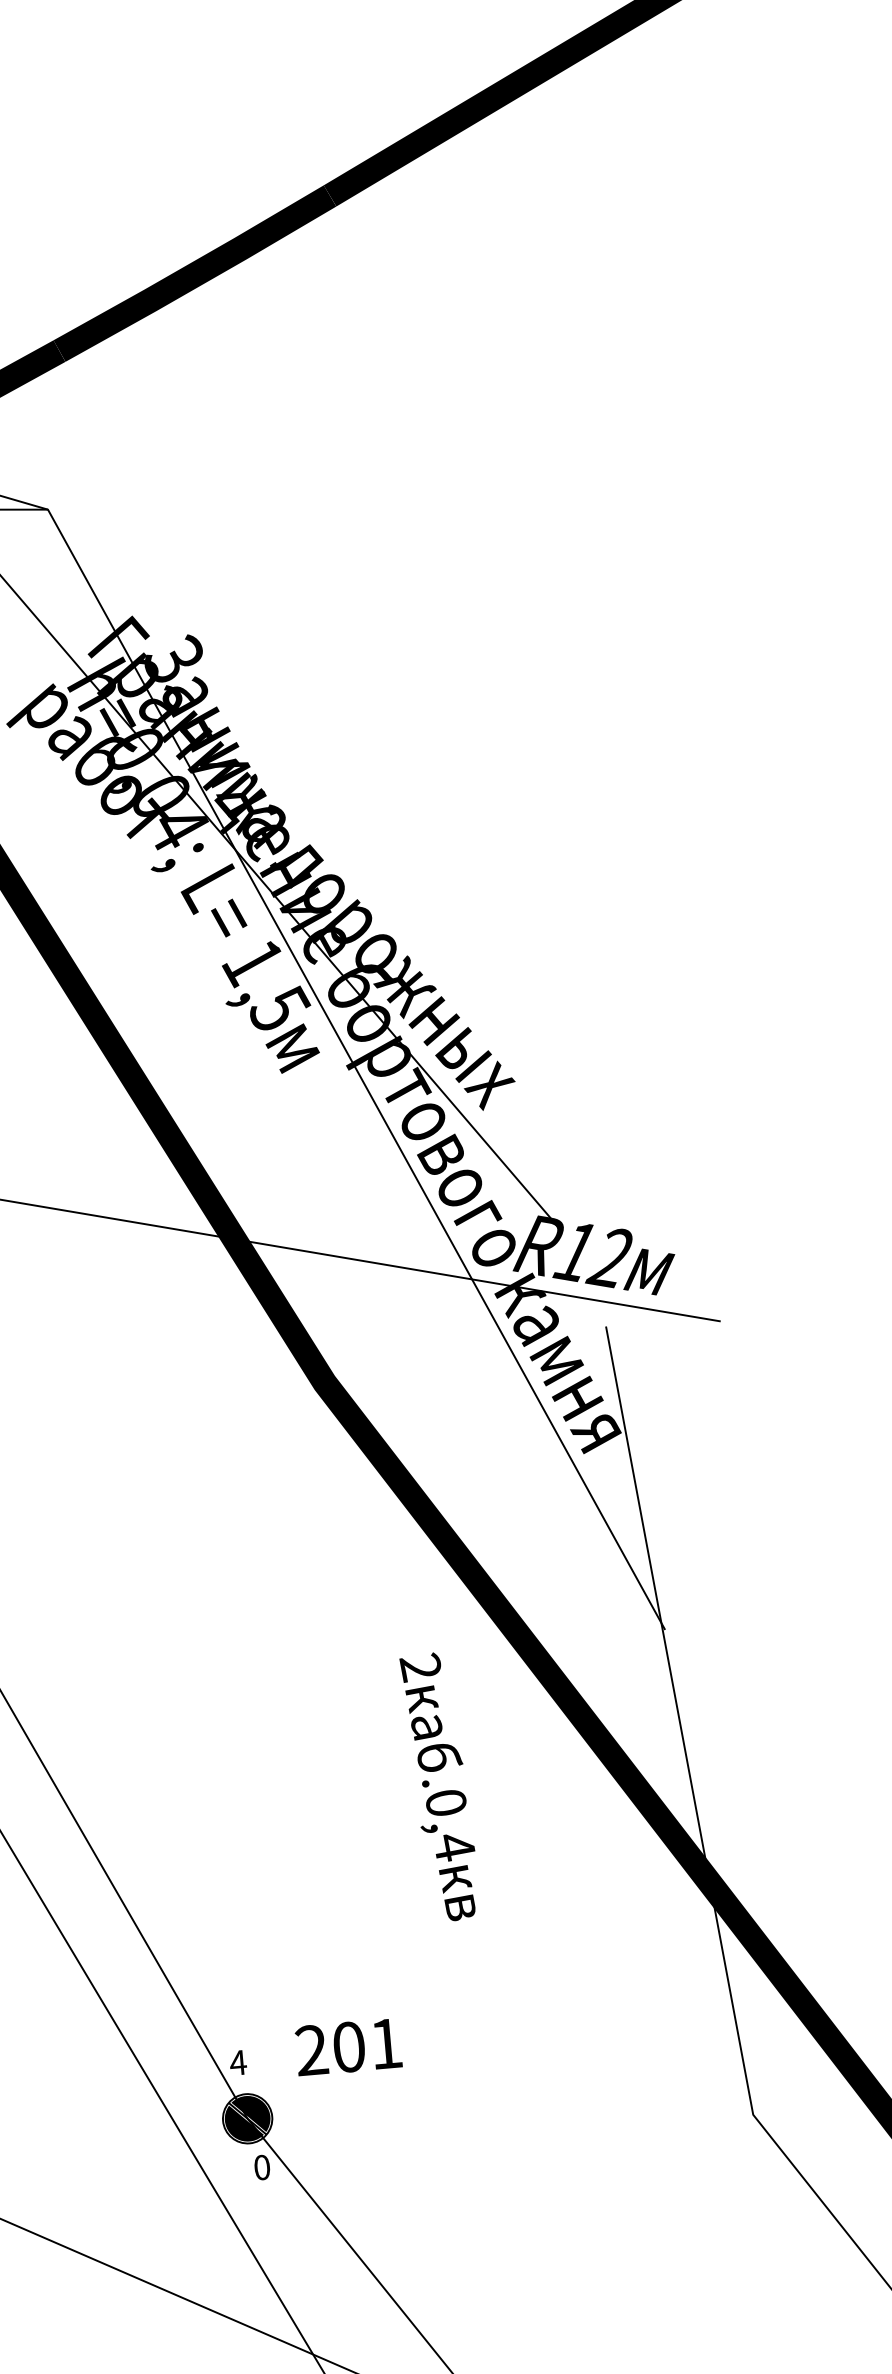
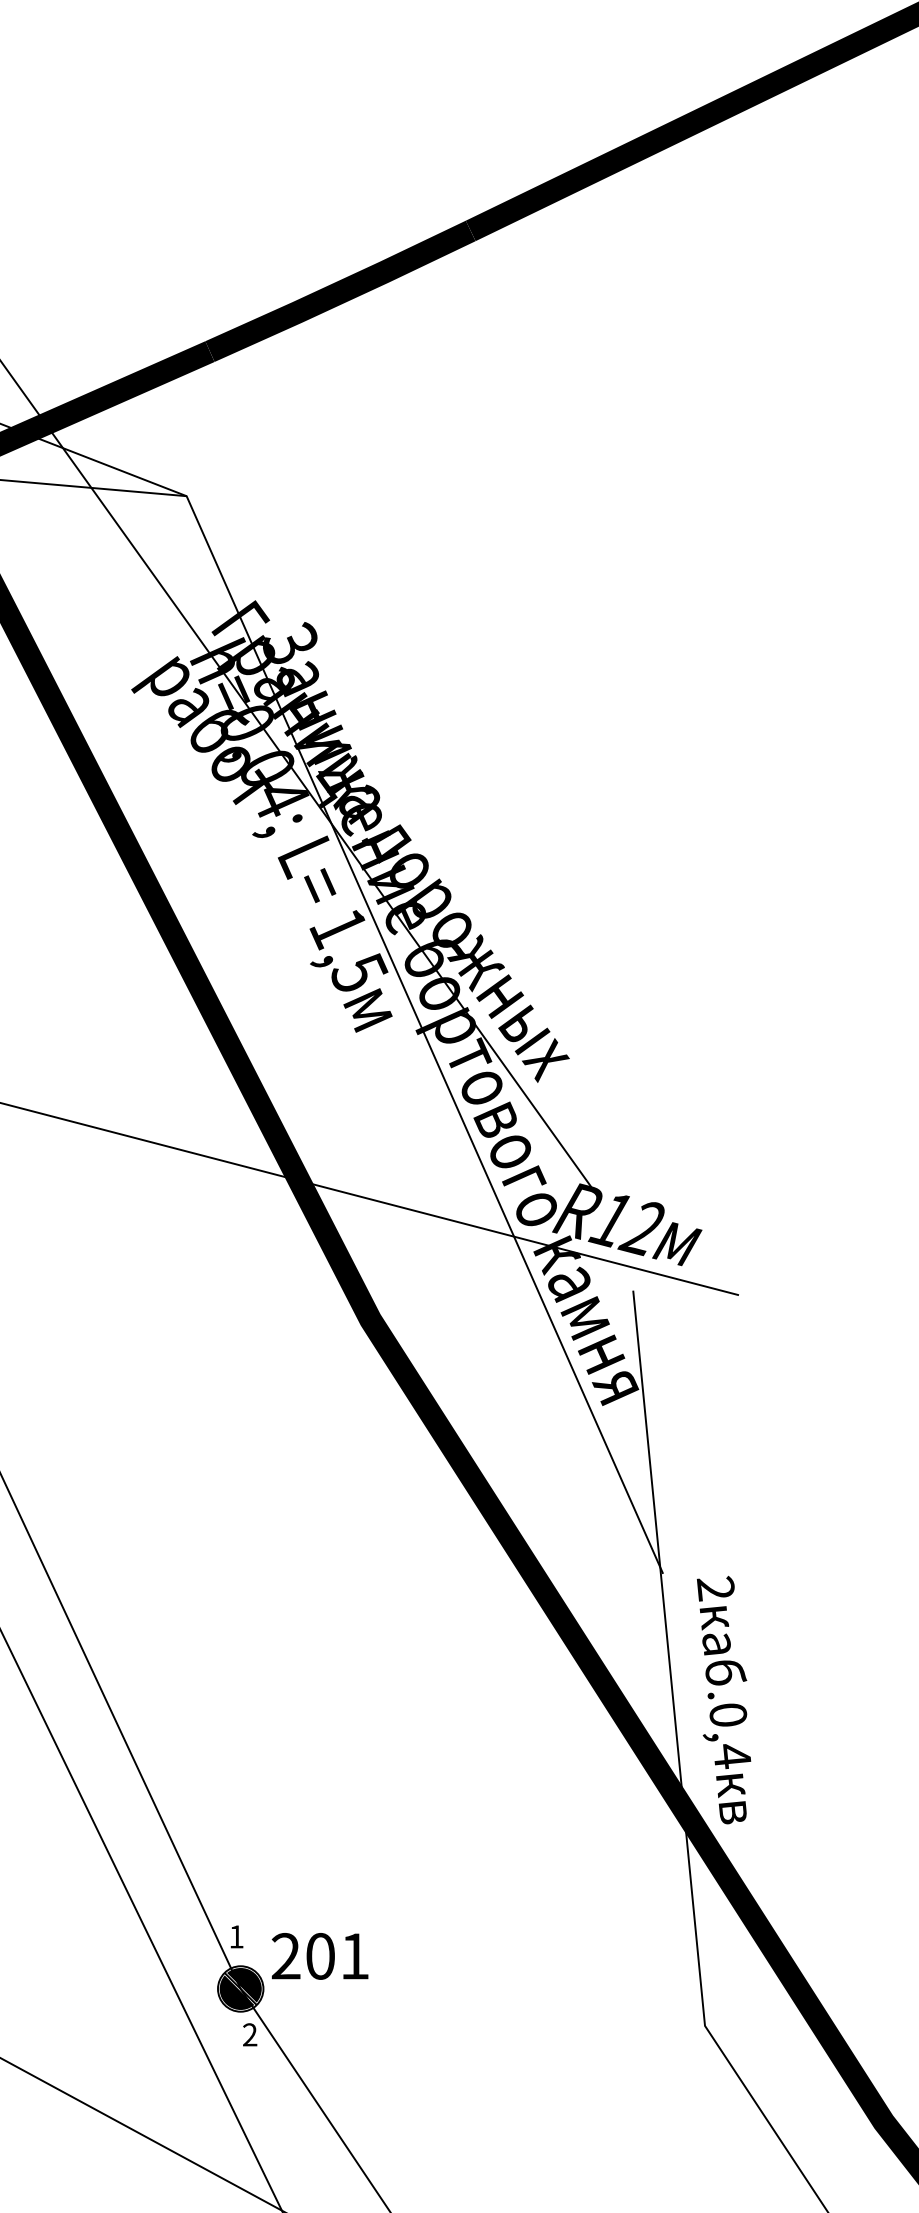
text: (440, 1786) -> (724, 1699), moved
text: (347, 2047) -> (319, 1956), moved
text: (238, 2062) -> (236, 1936), 4 -> 1
text: (262, 2167) -> (250, 2034), 0 -> 2

